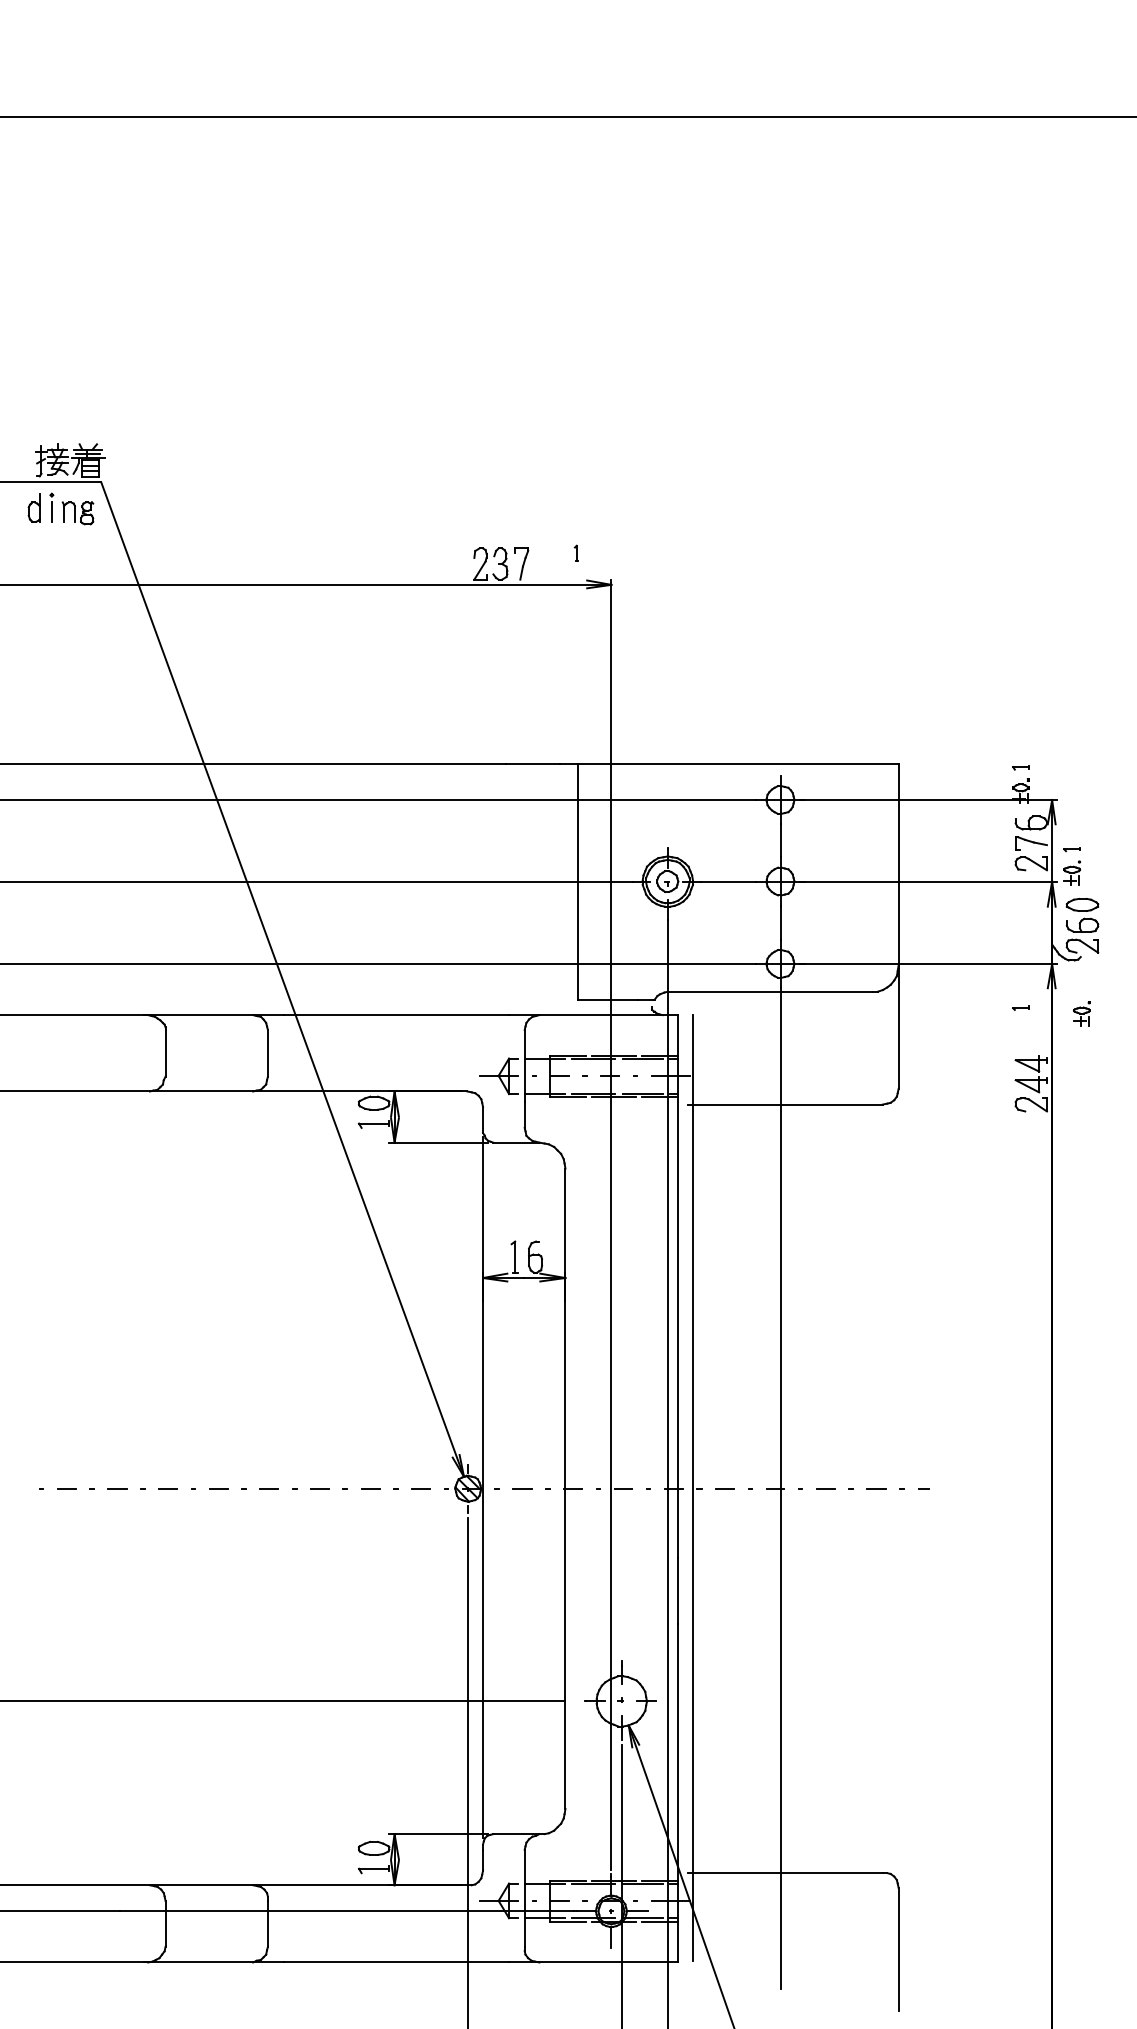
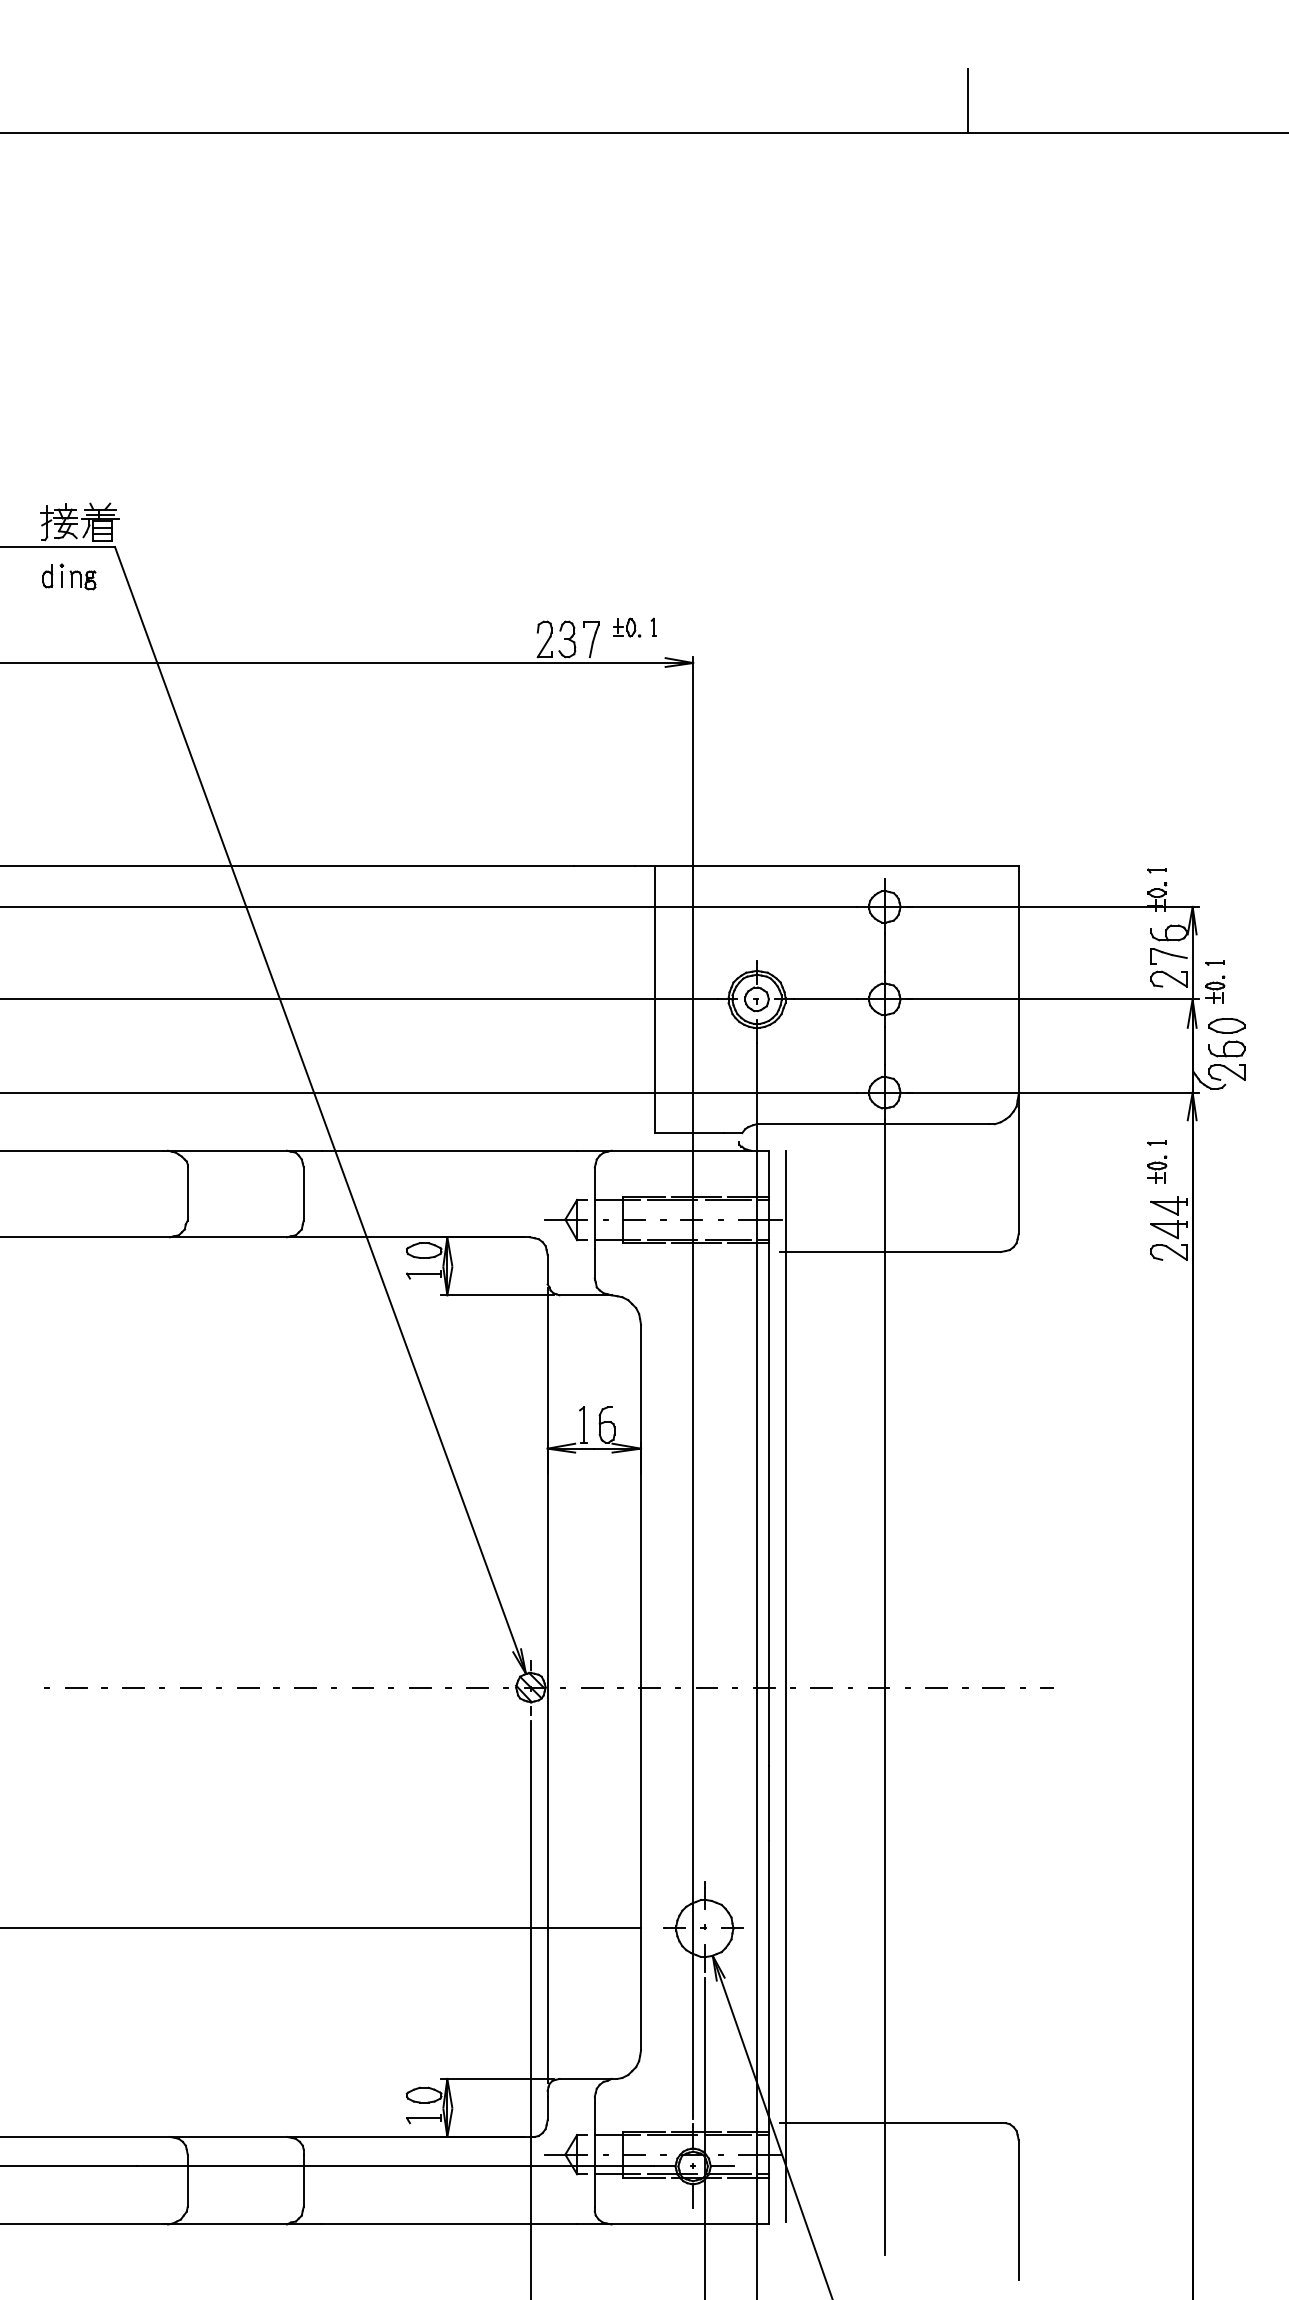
line: (854, 88) -> (968, 100), added
part: (60, 508) -> (68, 576), size x0.71
part: (552, 553) -> (626, 627), added
part: (1081, 1013) -> (1156, 1169), moved

